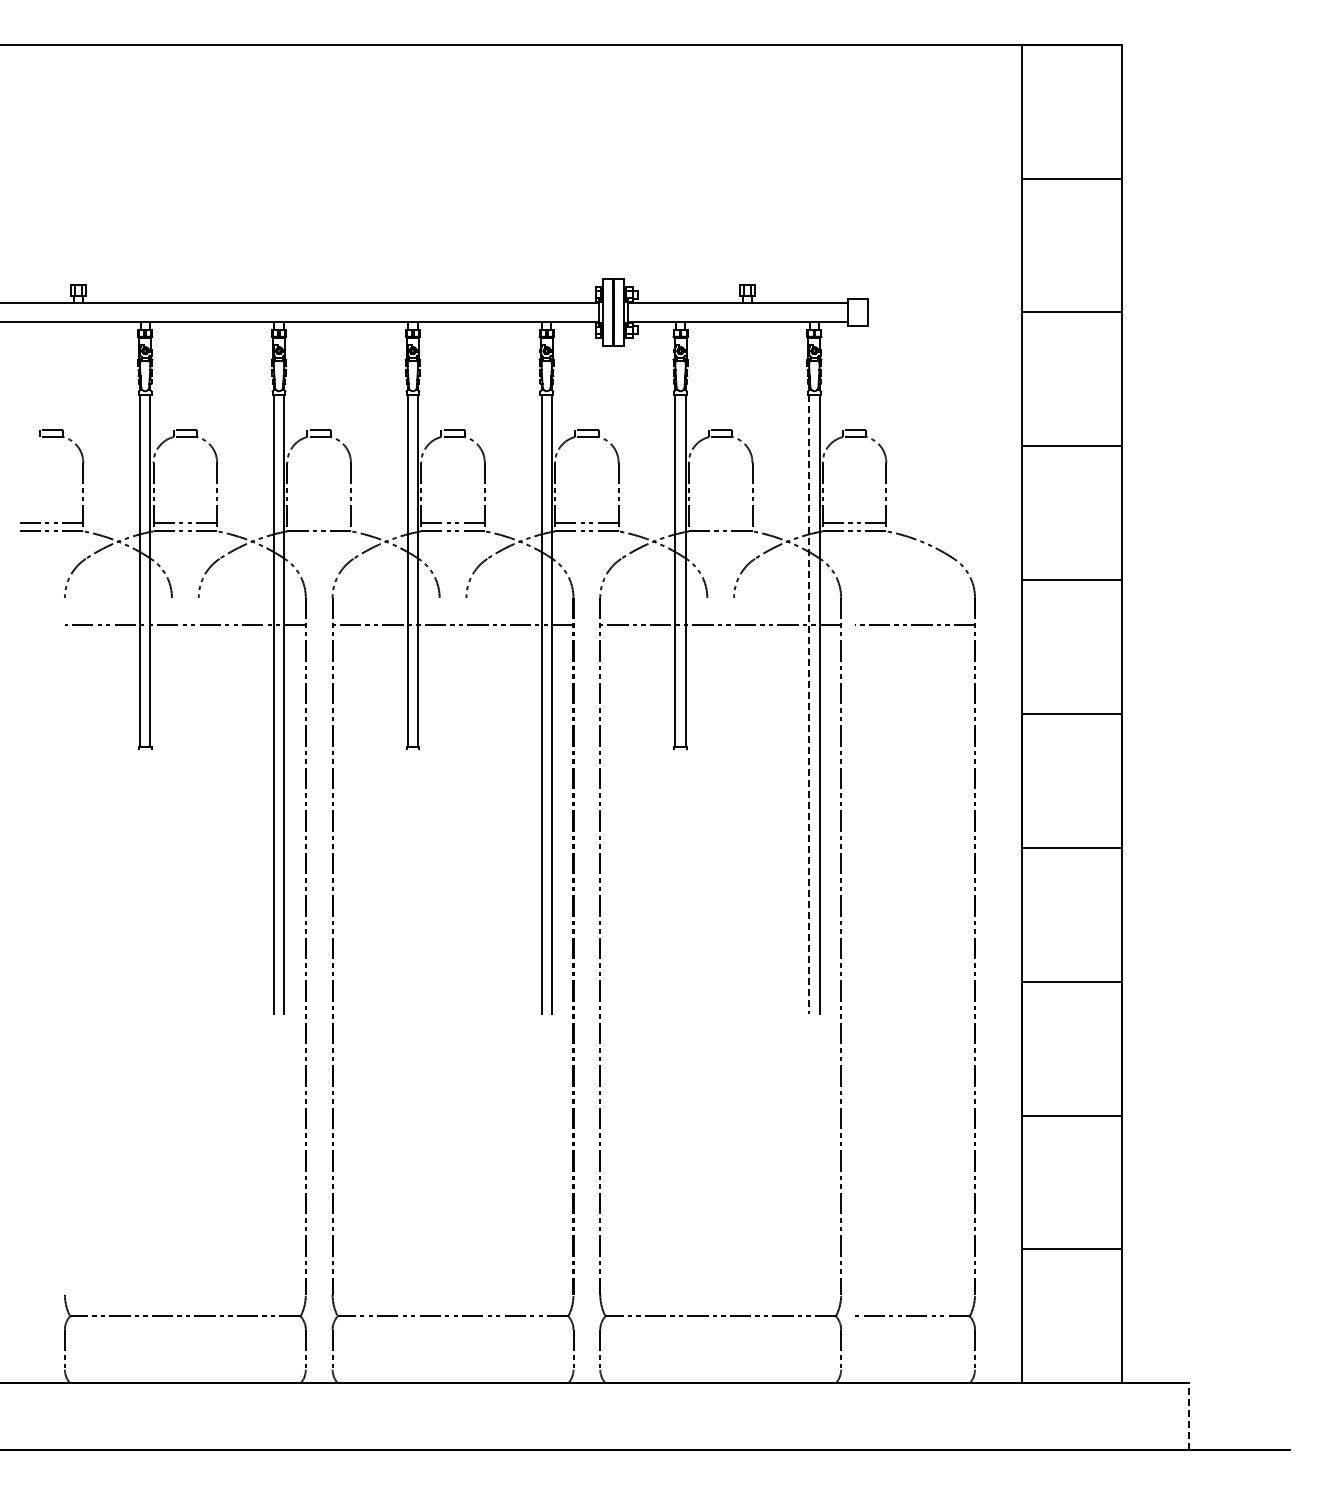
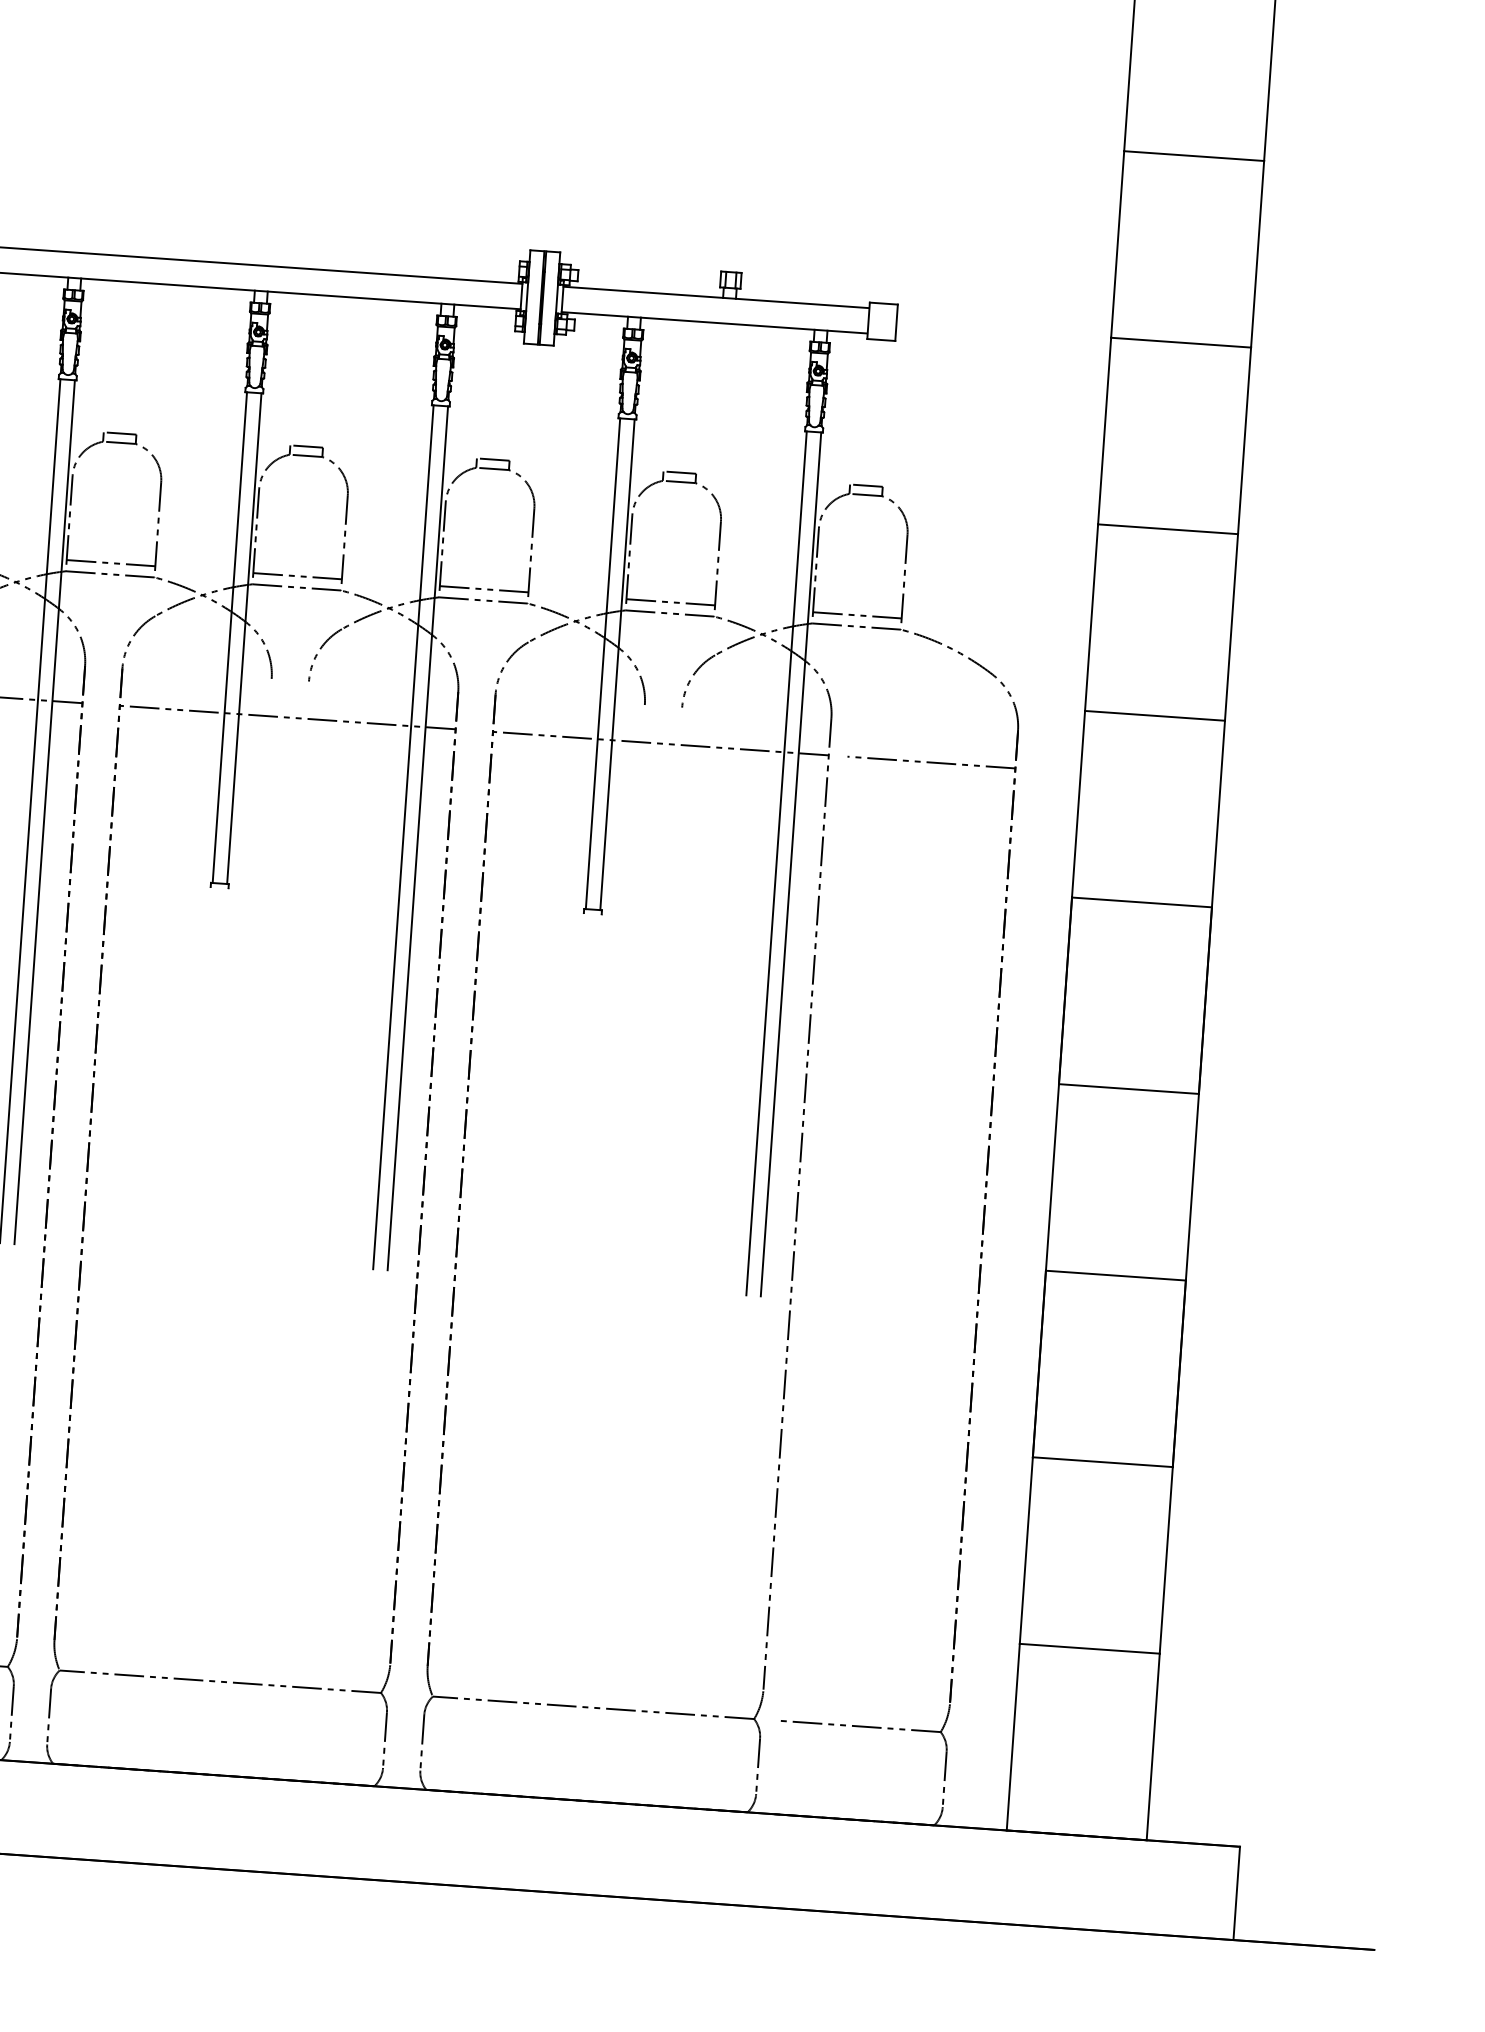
line: (318, 523) -> (110, 563), added
line: (720, 523) -> (670, 602), added
line: (809, 704) -> (776, 863), dashed -> solid
line: (1189, 1416) -> (1237, 1893), dashed -> solid

